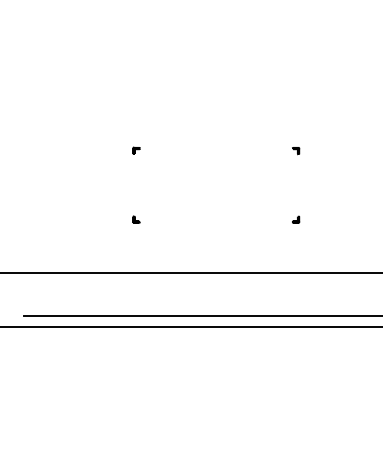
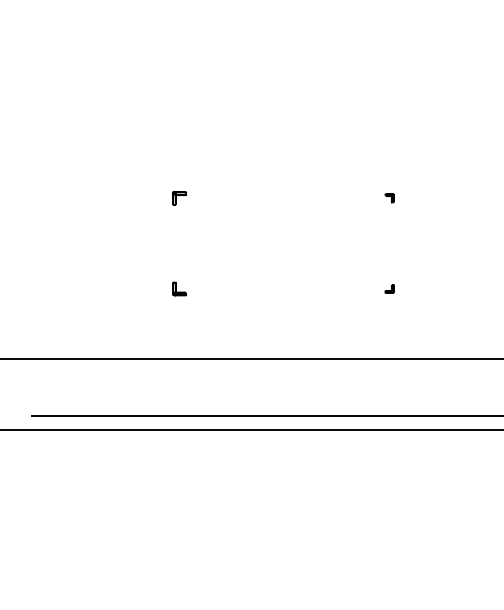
part: (136, 150) -> (179, 197), size x1.6
part: (136, 219) -> (179, 288), size x1.6

